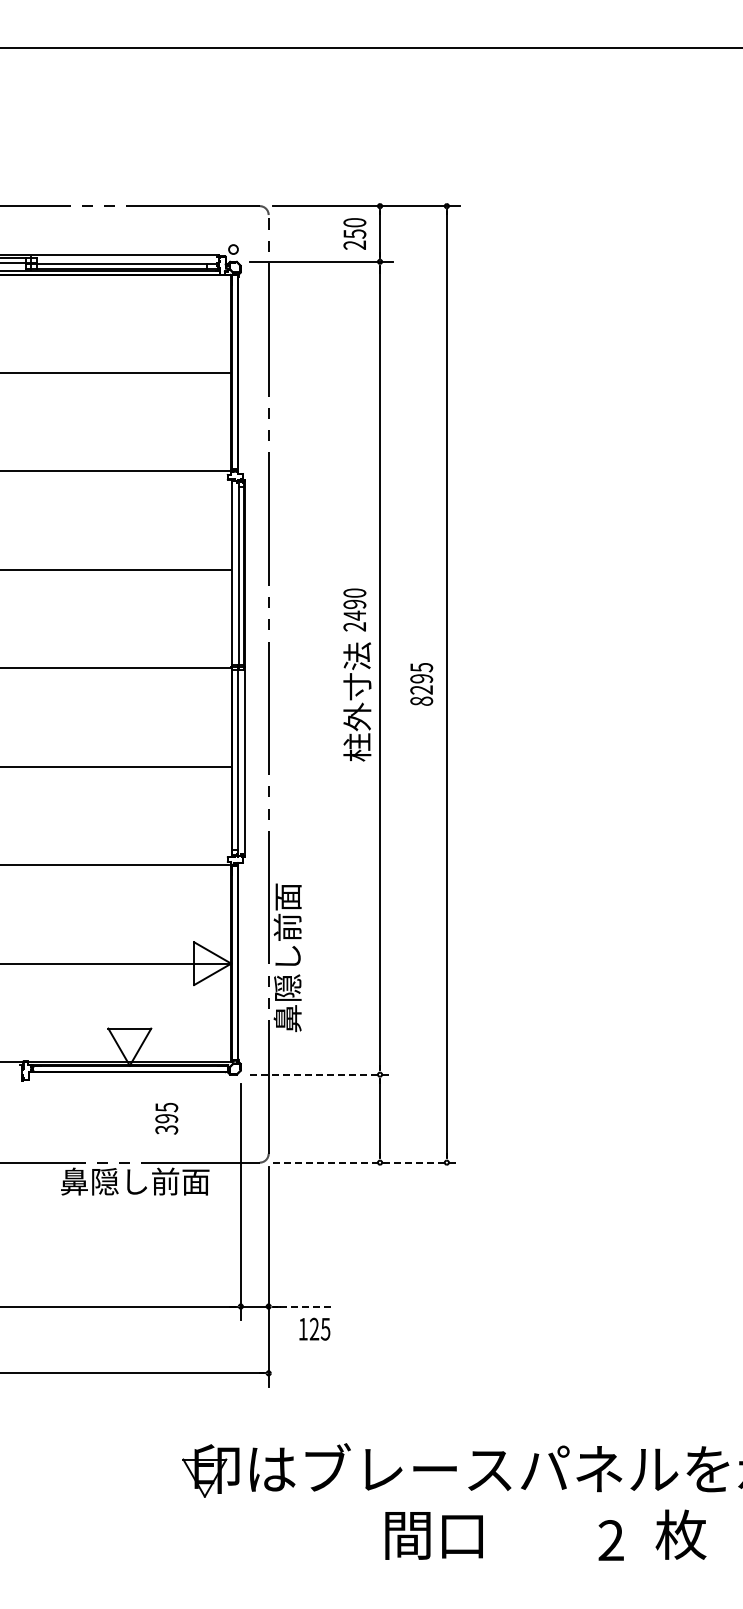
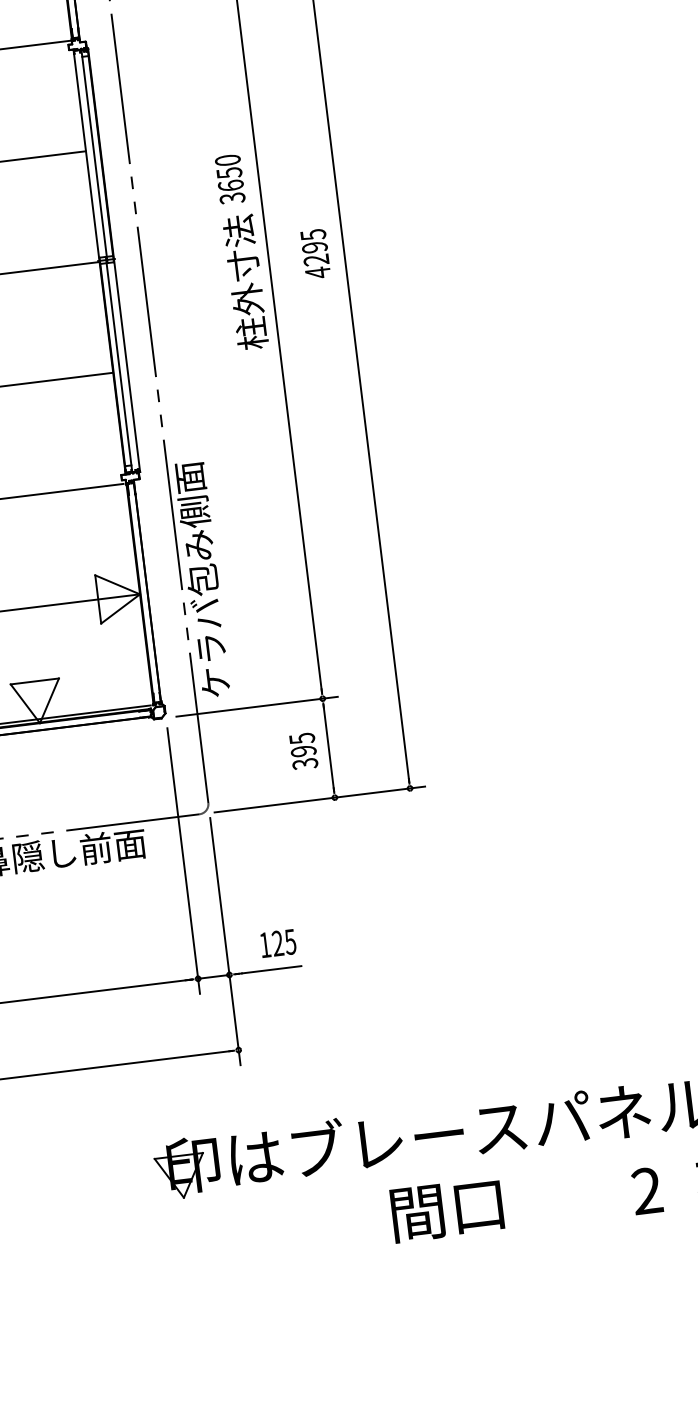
text: (354, 615) -> (230, 185), 2490 -> 3650
text: (421, 701) -> (317, 273), 8295 -> 4295
text: (287, 957) -> (202, 579), 鼻隠し前面 -> ケラバ包み側面
line: (321, 1074) -> (256, 706), dashed -> solid
text: (166, 1118) -> (303, 751), moved
line: (366, 1162) -> (319, 799), dashed -> solid
line: (306, 1306) -> (272, 969), dashed -> solid
text: (314, 1328) -> (277, 942), moved

